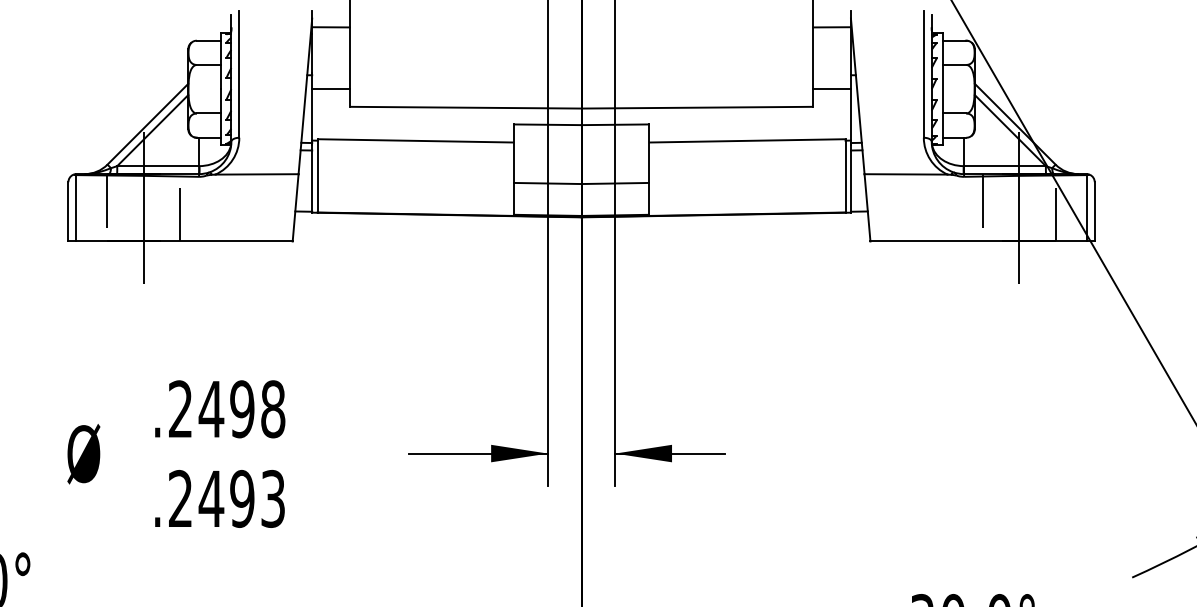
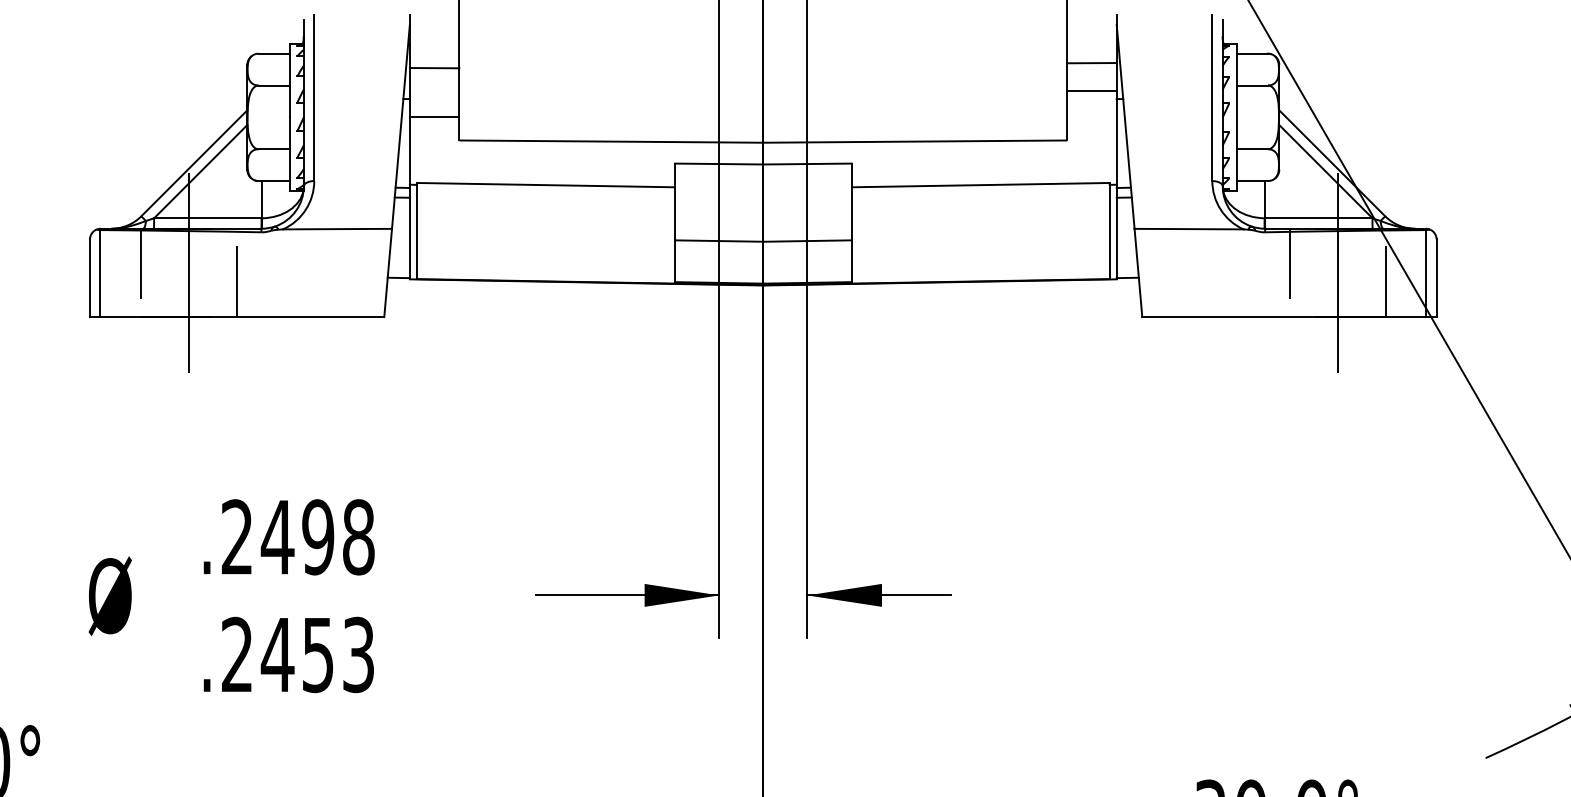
line: (330, 27) -> (434, 68), moved
line: (831, 27) -> (1091, 63), moved
line: (831, 89) -> (1091, 91), moved
text: (242, 498) -> (318, 654), .2493 -> .2453

